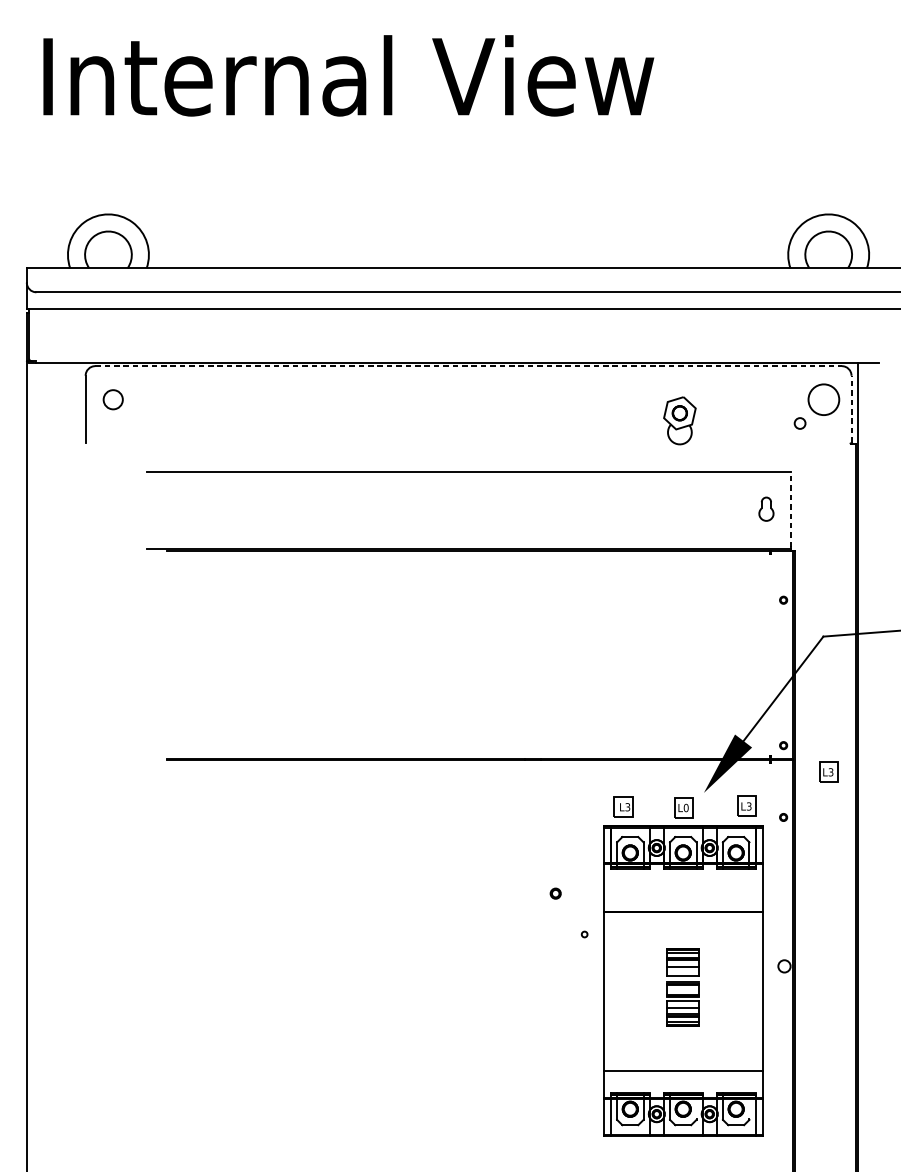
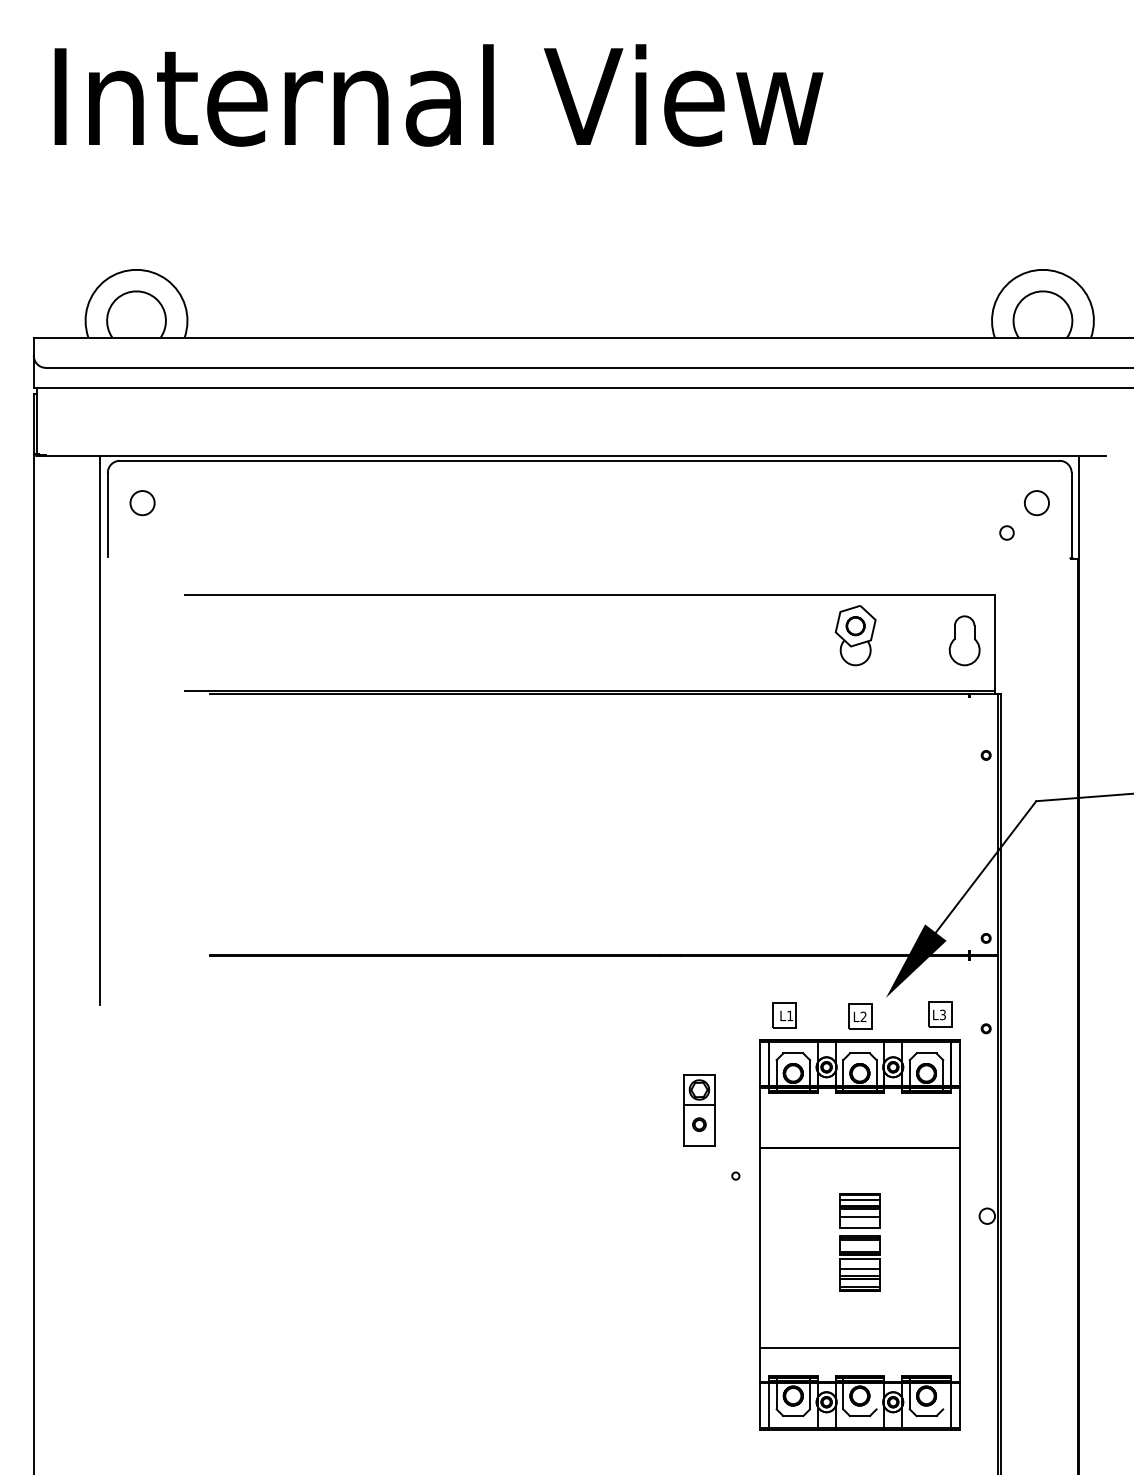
line: (468, 365) -> (589, 460), dashed -> solid
circle: (823, 400) -> (1036, 503), size x0.62
line: (851, 408) -> (1071, 514), dashed -> solid
part: (679, 420) -> (855, 635), moved
part: (766, 508) -> (964, 640), size x1.67
line: (790, 509) -> (994, 641), dashed -> solid
line: (79, 580) -> (100, 730), added
part: (829, 771) -> (1043, 971), removed
text: (628, 806) -> (790, 1015), L3 -> L1
text: (686, 807) -> (863, 1016), L0 -> L2
part: (555, 882) -> (699, 1110), added

